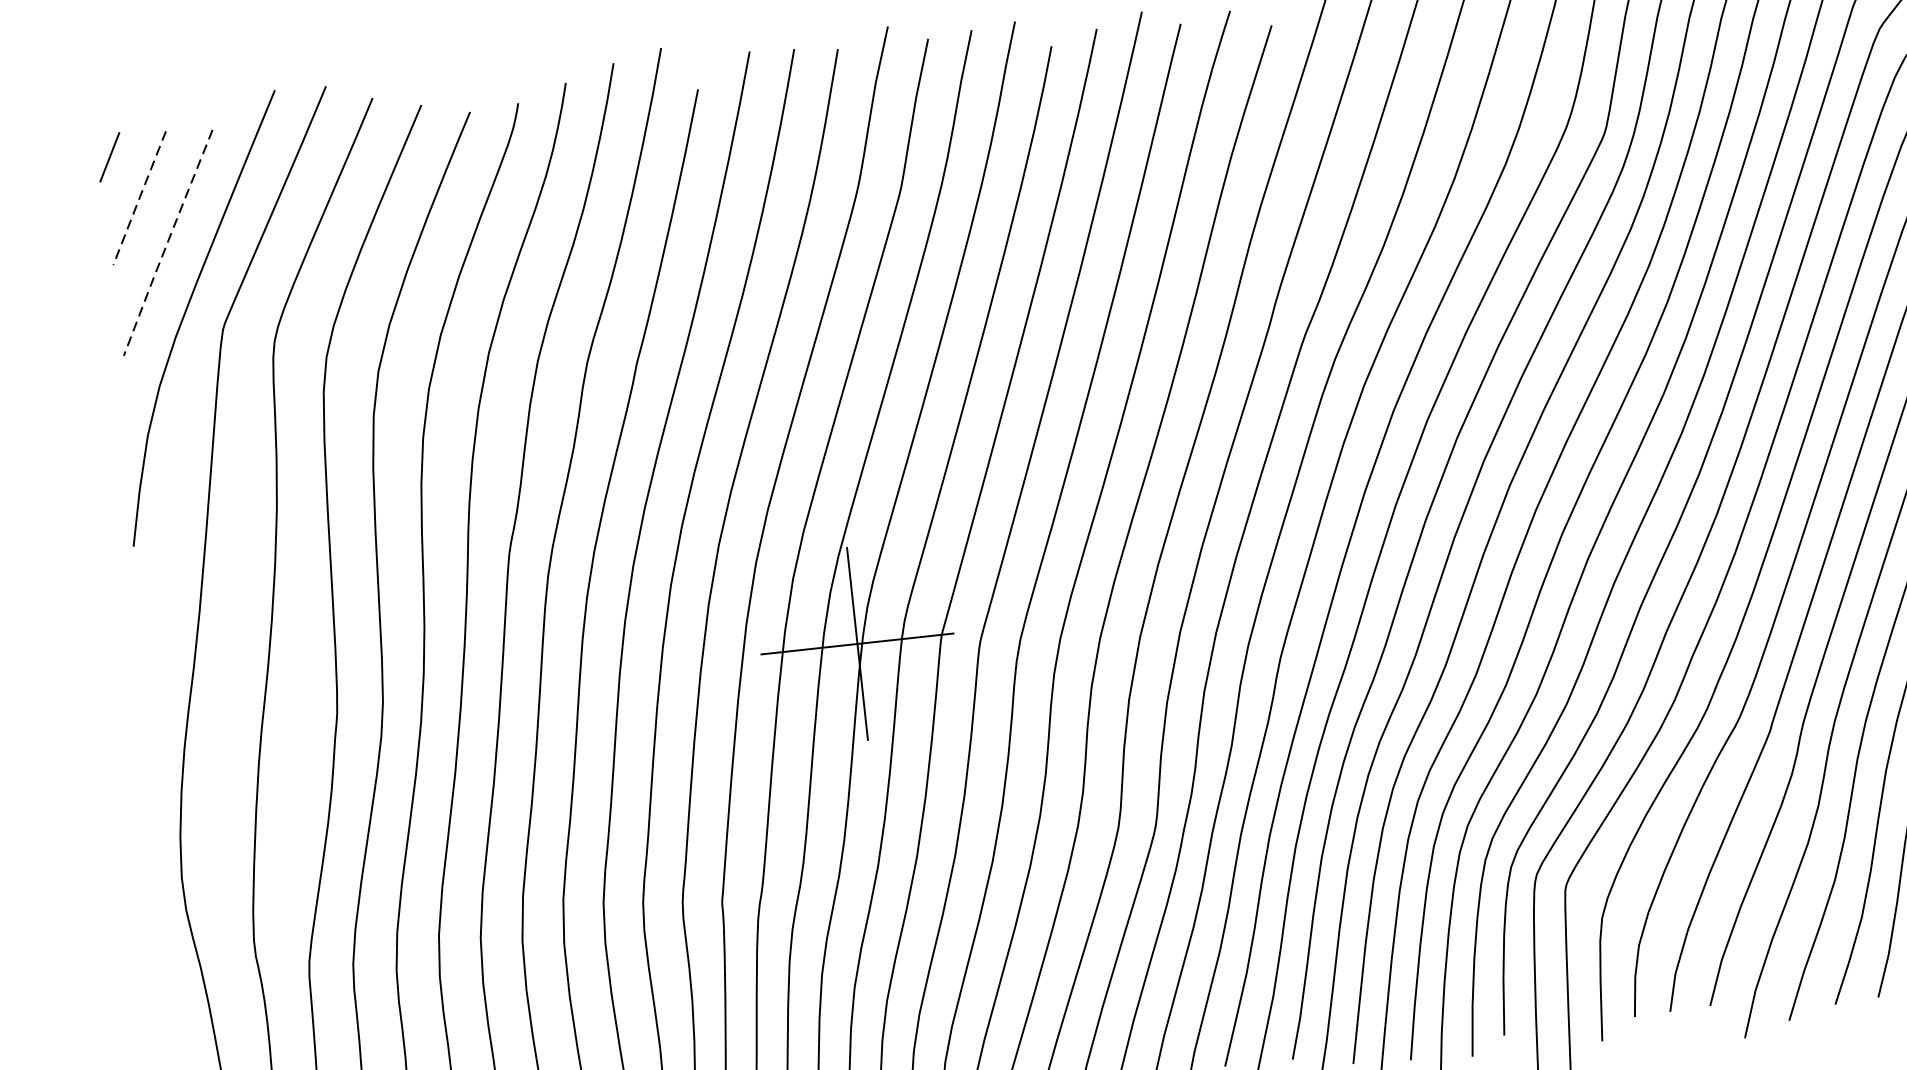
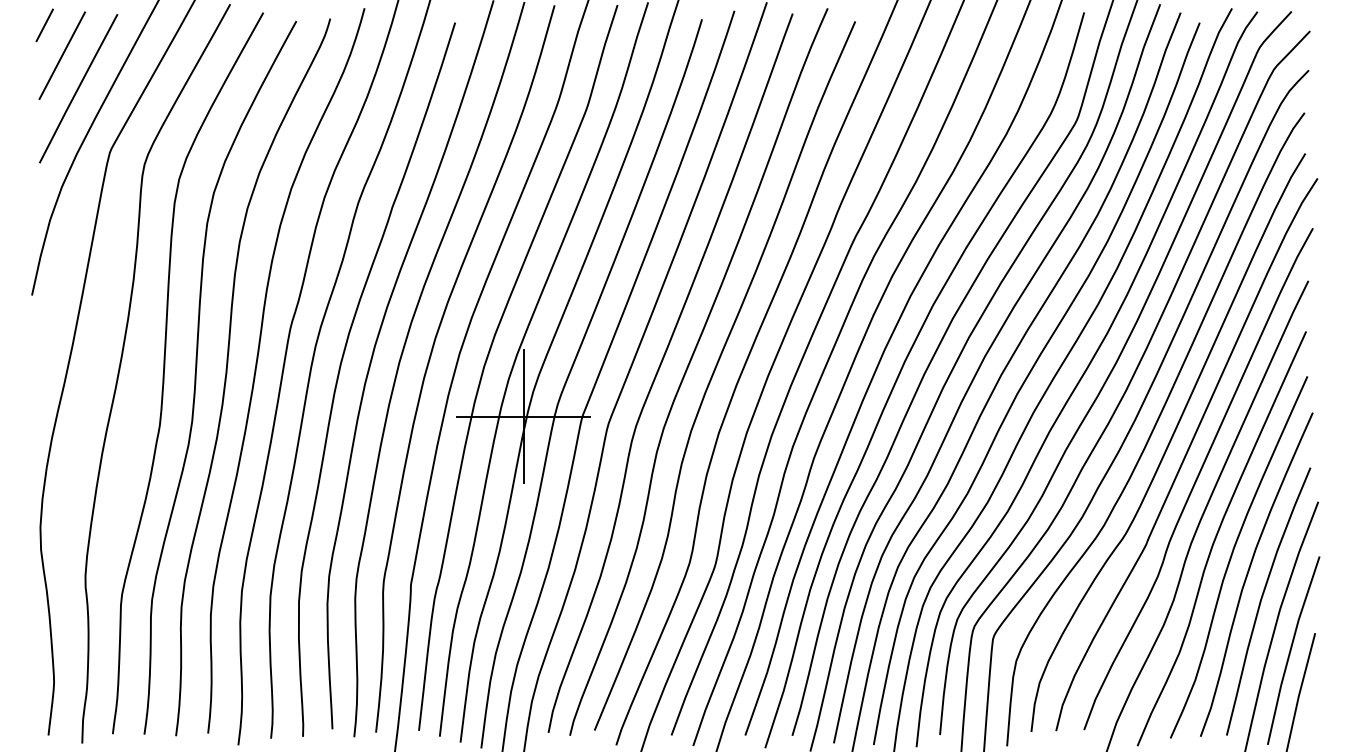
line: (139, 197) -> (62, 55), dashed -> solid
line: (168, 242) -> (78, 88), dashed -> solid

